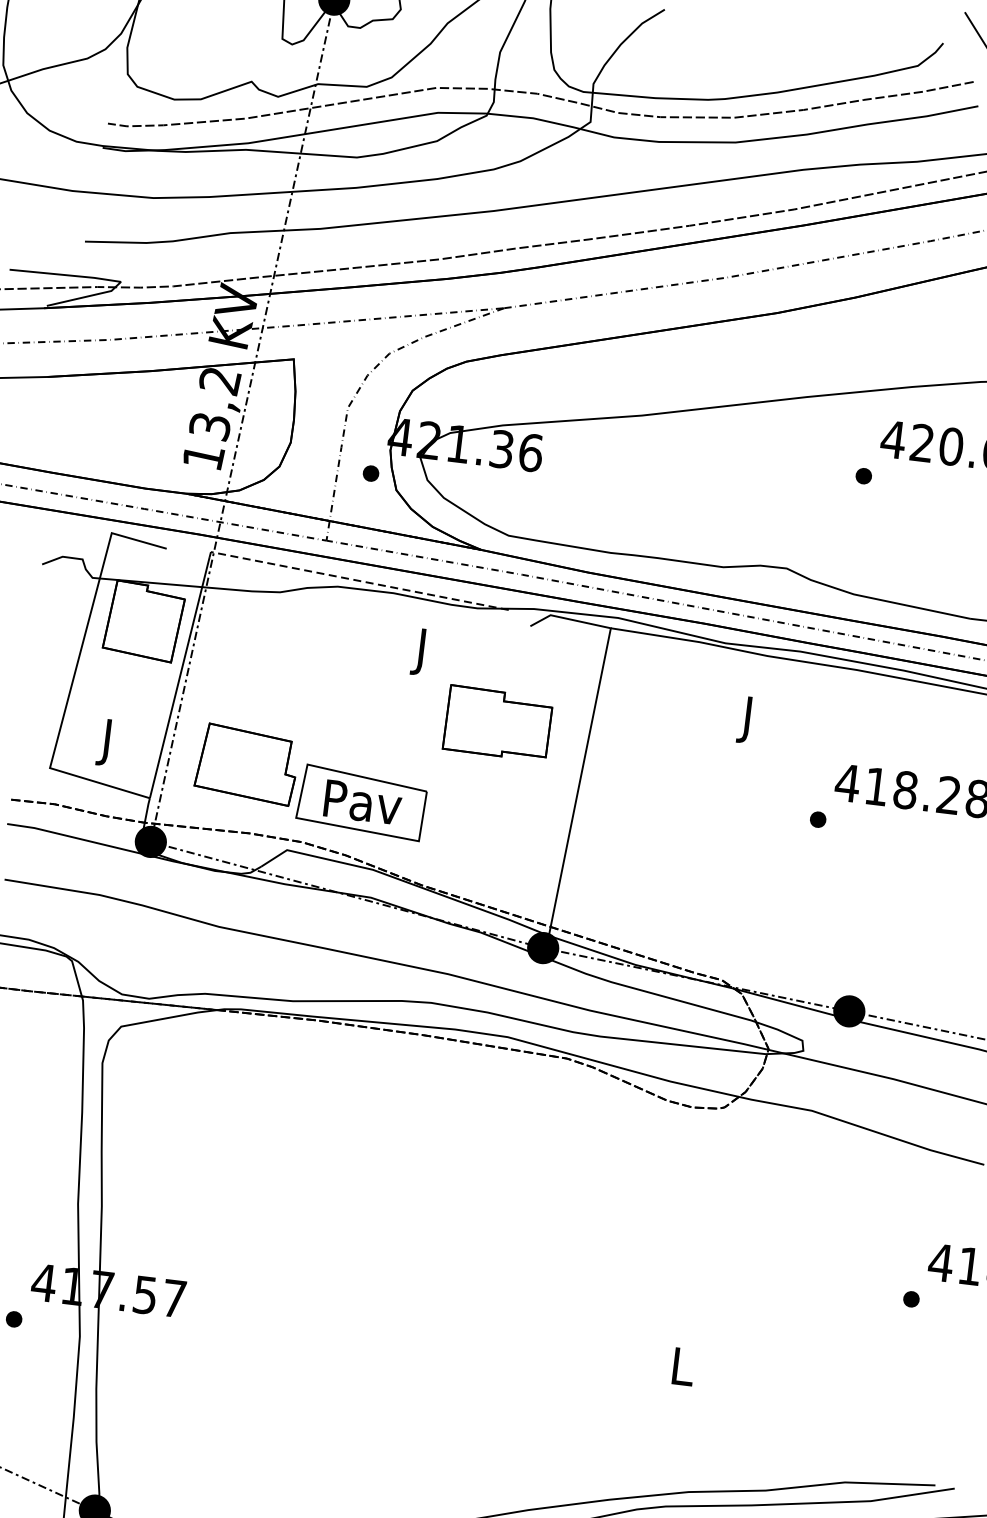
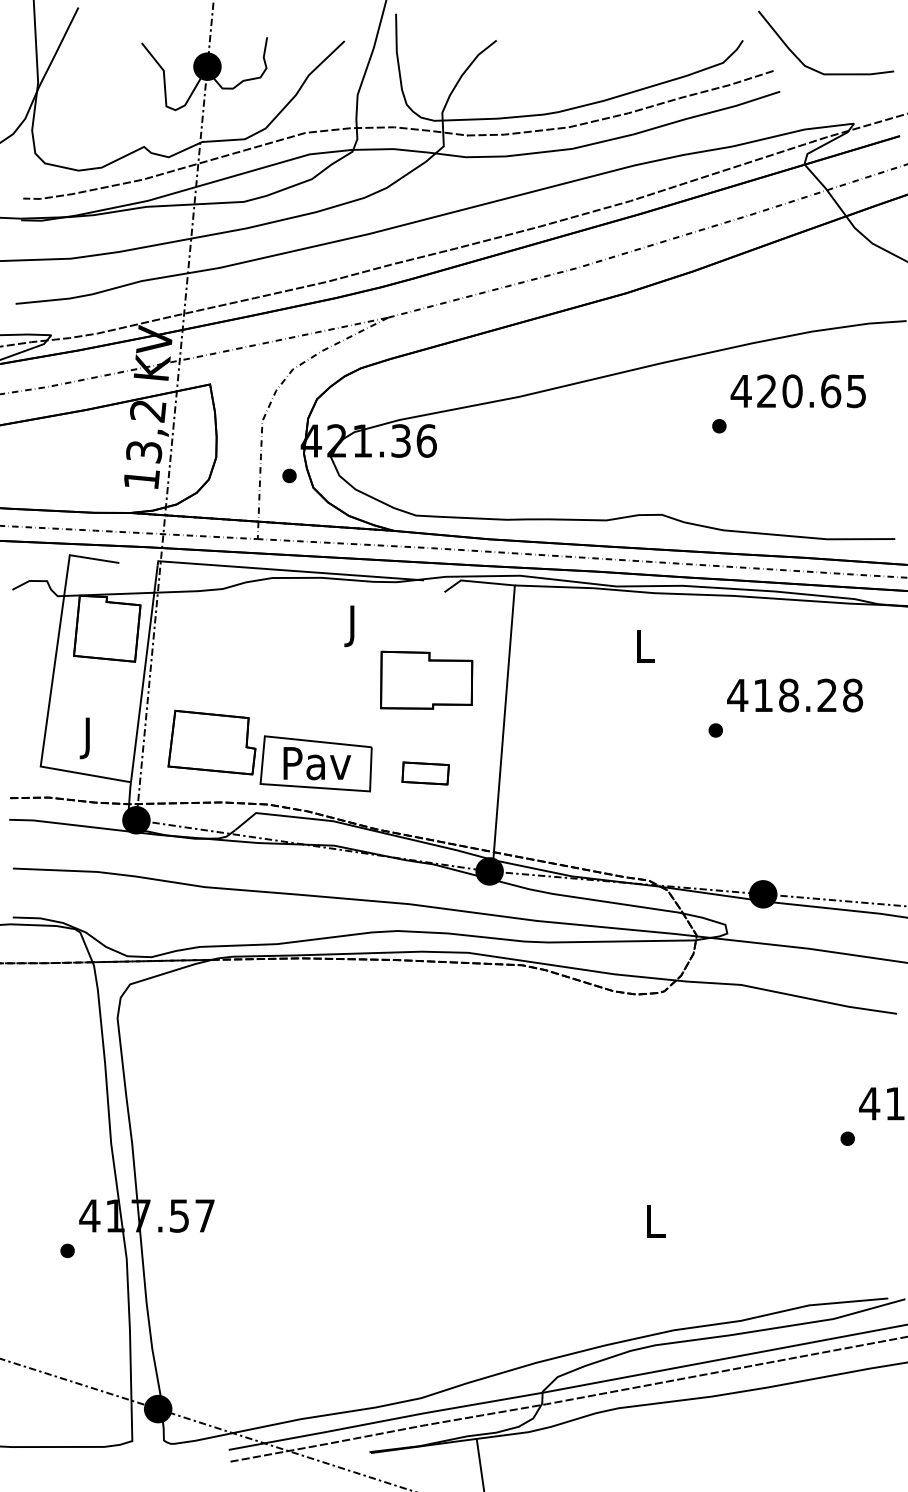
line: (356, 580) -> (288, 570), dashed -> solid
text: (748, 719) -> (644, 650), J -> L
part: (484, 828) -> (425, 773), added

